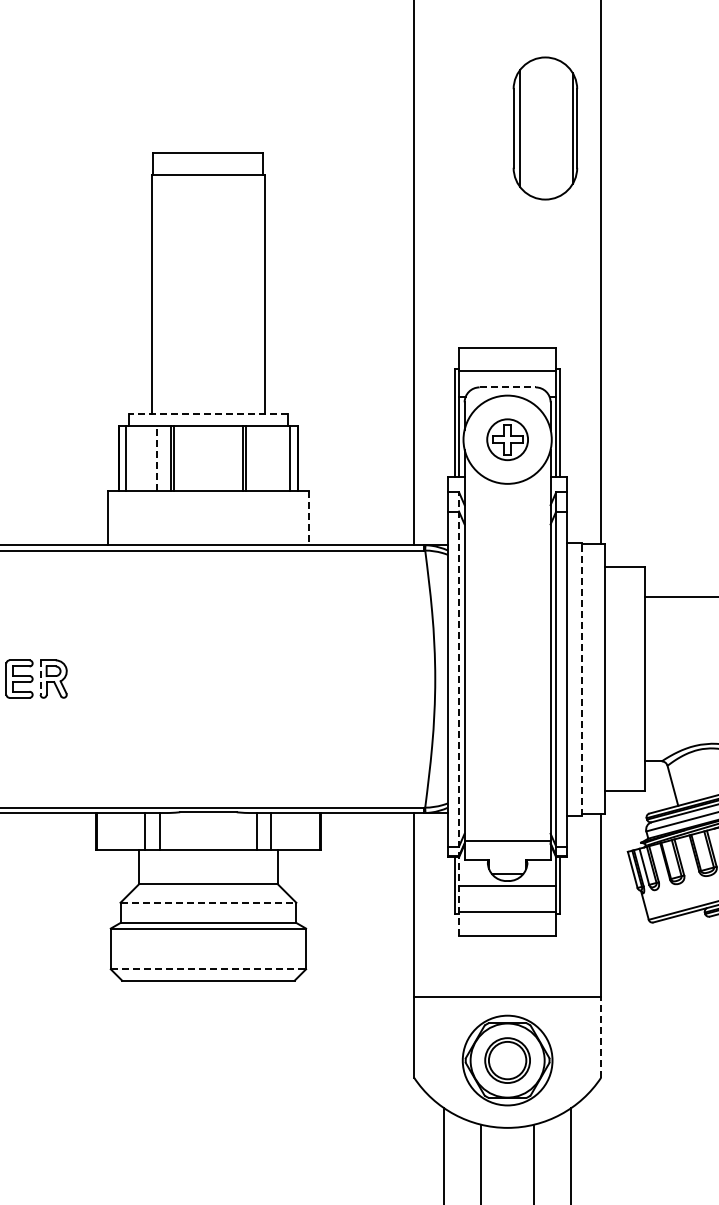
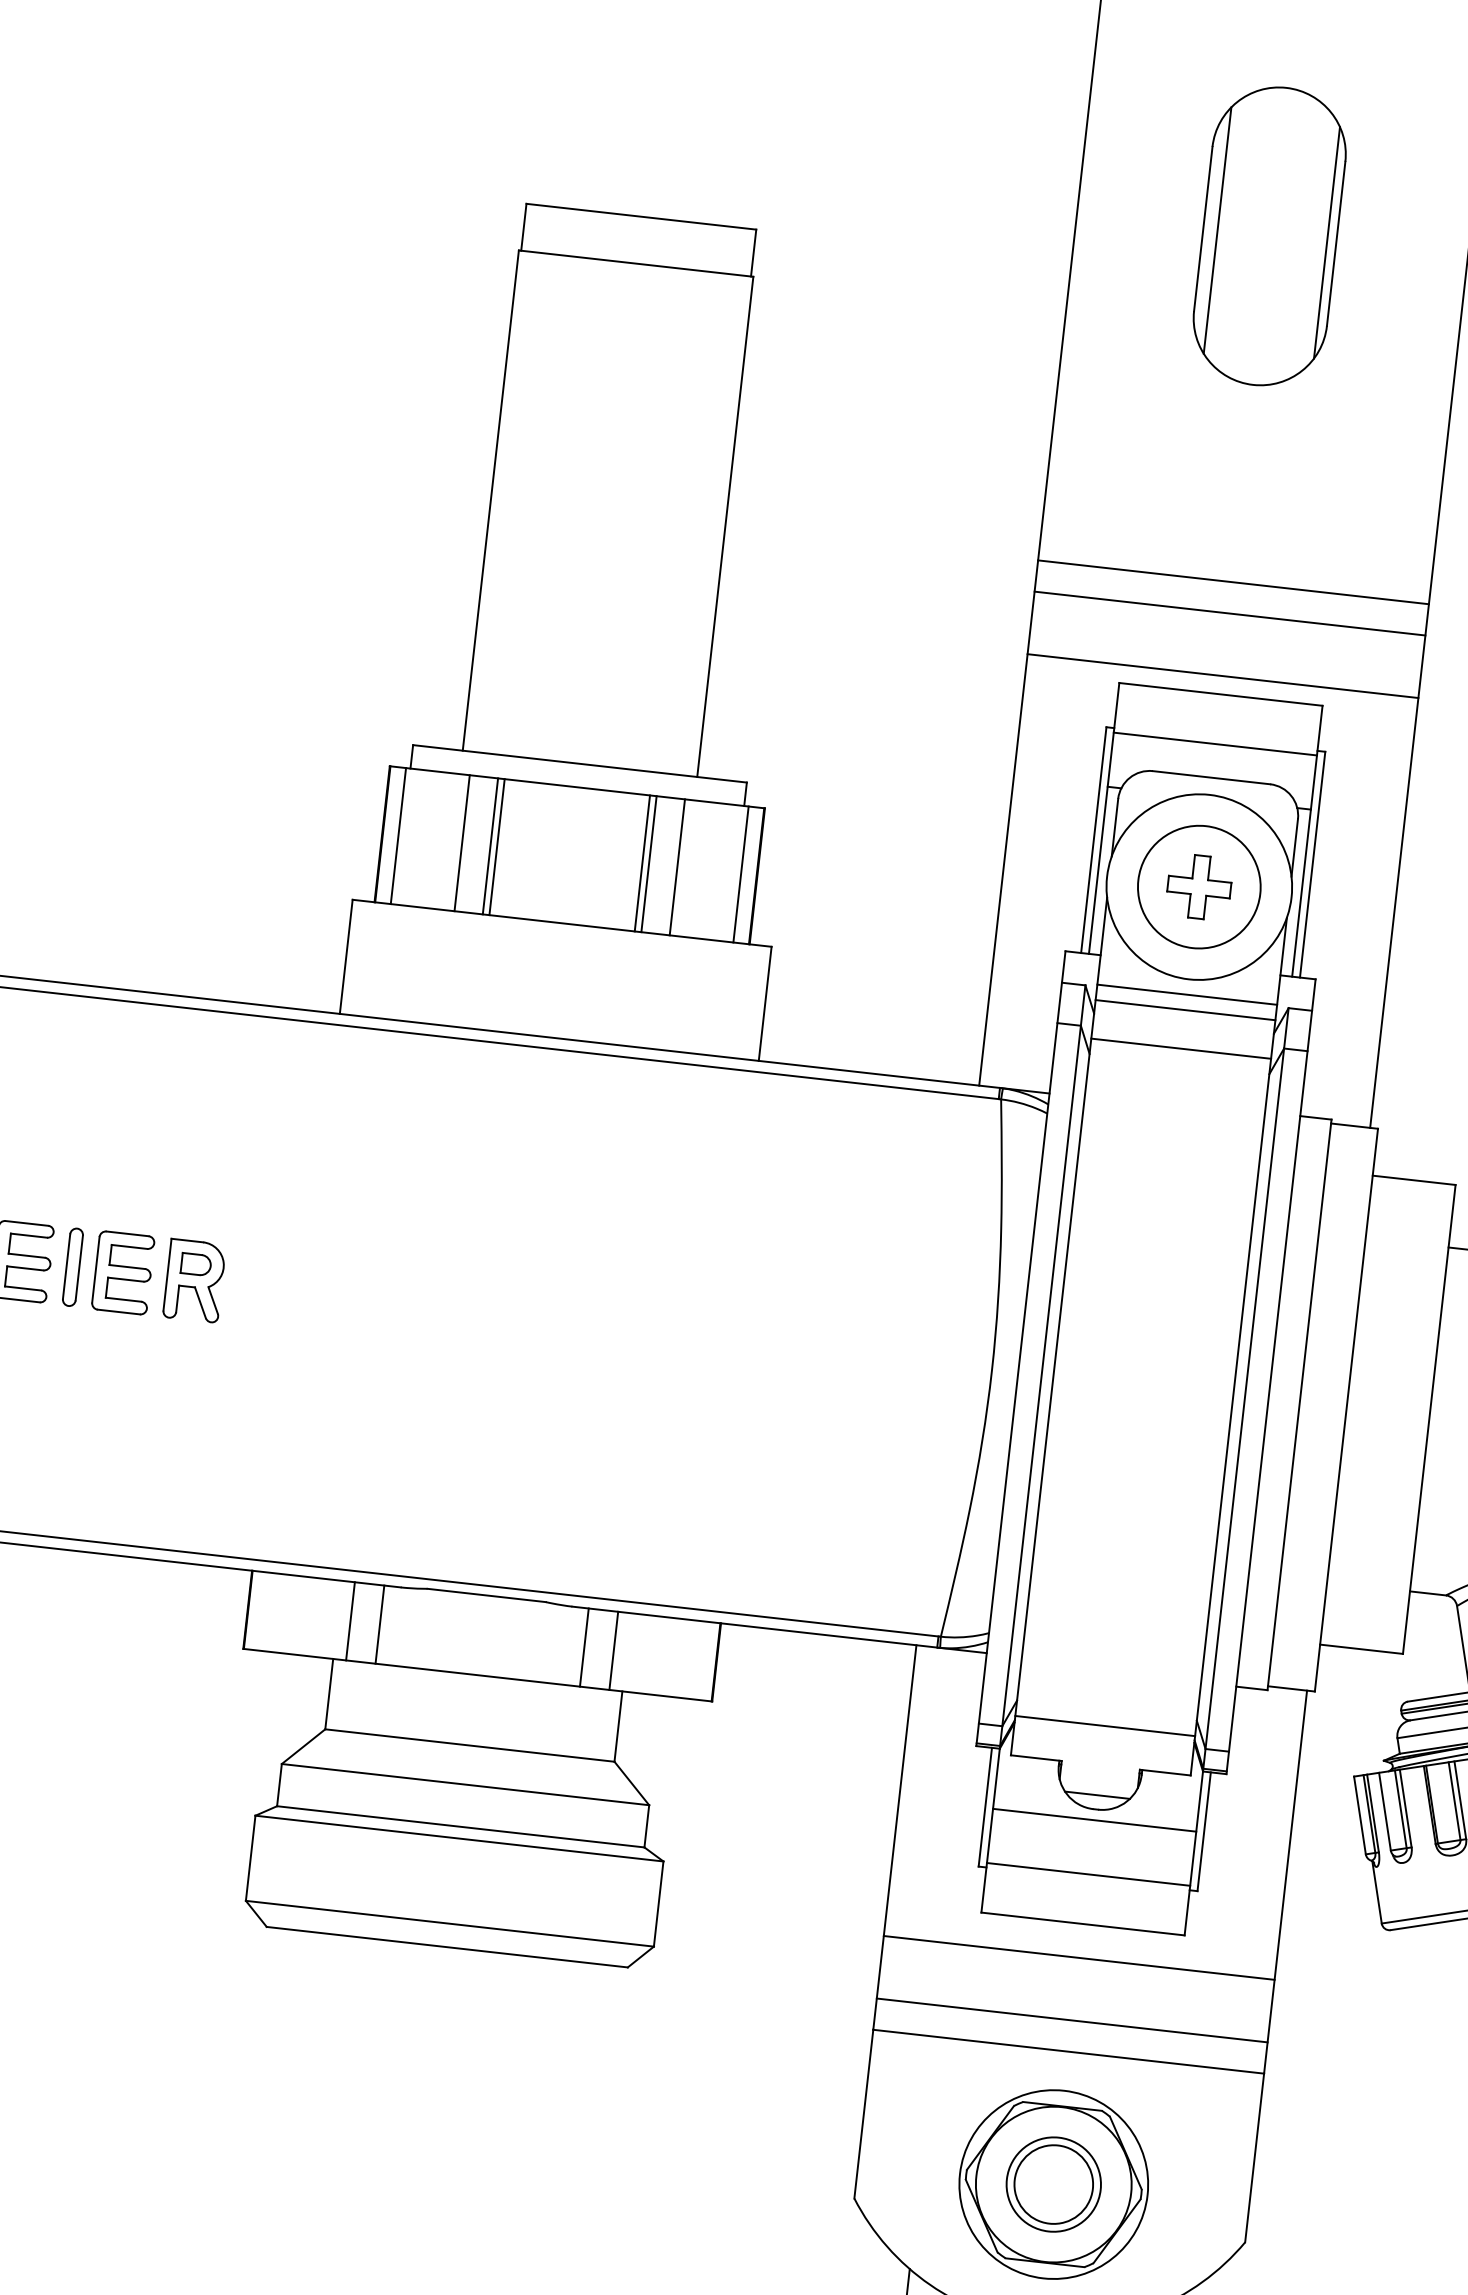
part: (545, 128) -> (1269, 236), moved
line: (507, 293) -> (1233, 581), added
line: (507, 308) -> (1229, 612), added
line: (507, 338) -> (1222, 675), added
line: (508, 387) -> (1213, 778), dashed -> solid
line: (208, 414) -> (580, 764), dashed -> solid
circle: (507, 439) -> (1199, 886), size x1.43
line: (259, 457) -> (676, 866), added
line: (156, 458) -> (461, 843), dashed -> solid
line: (507, 491) -> (1186, 995), added
line: (507, 498) -> (1185, 1009), added
line: (507, 517) -> (1180, 1049), added
line: (308, 518) -> (764, 1005), dashed -> solid
line: (40, 678) -> (167, 1276), dashed -> solid
line: (582, 679) -> (1299, 1405), dashed -> solid
line: (459, 714) -> (1034, 1450), dashed -> solid
line: (208, 902) -> (465, 1784), dashed -> solid
line: (507, 952) -> (1078, 1958), added
line: (208, 969) -> (449, 1924), dashed -> solid
line: (507, 982) -> (1071, 2021), added
line: (601, 1036) -> (1255, 2156), dashed -> solid

